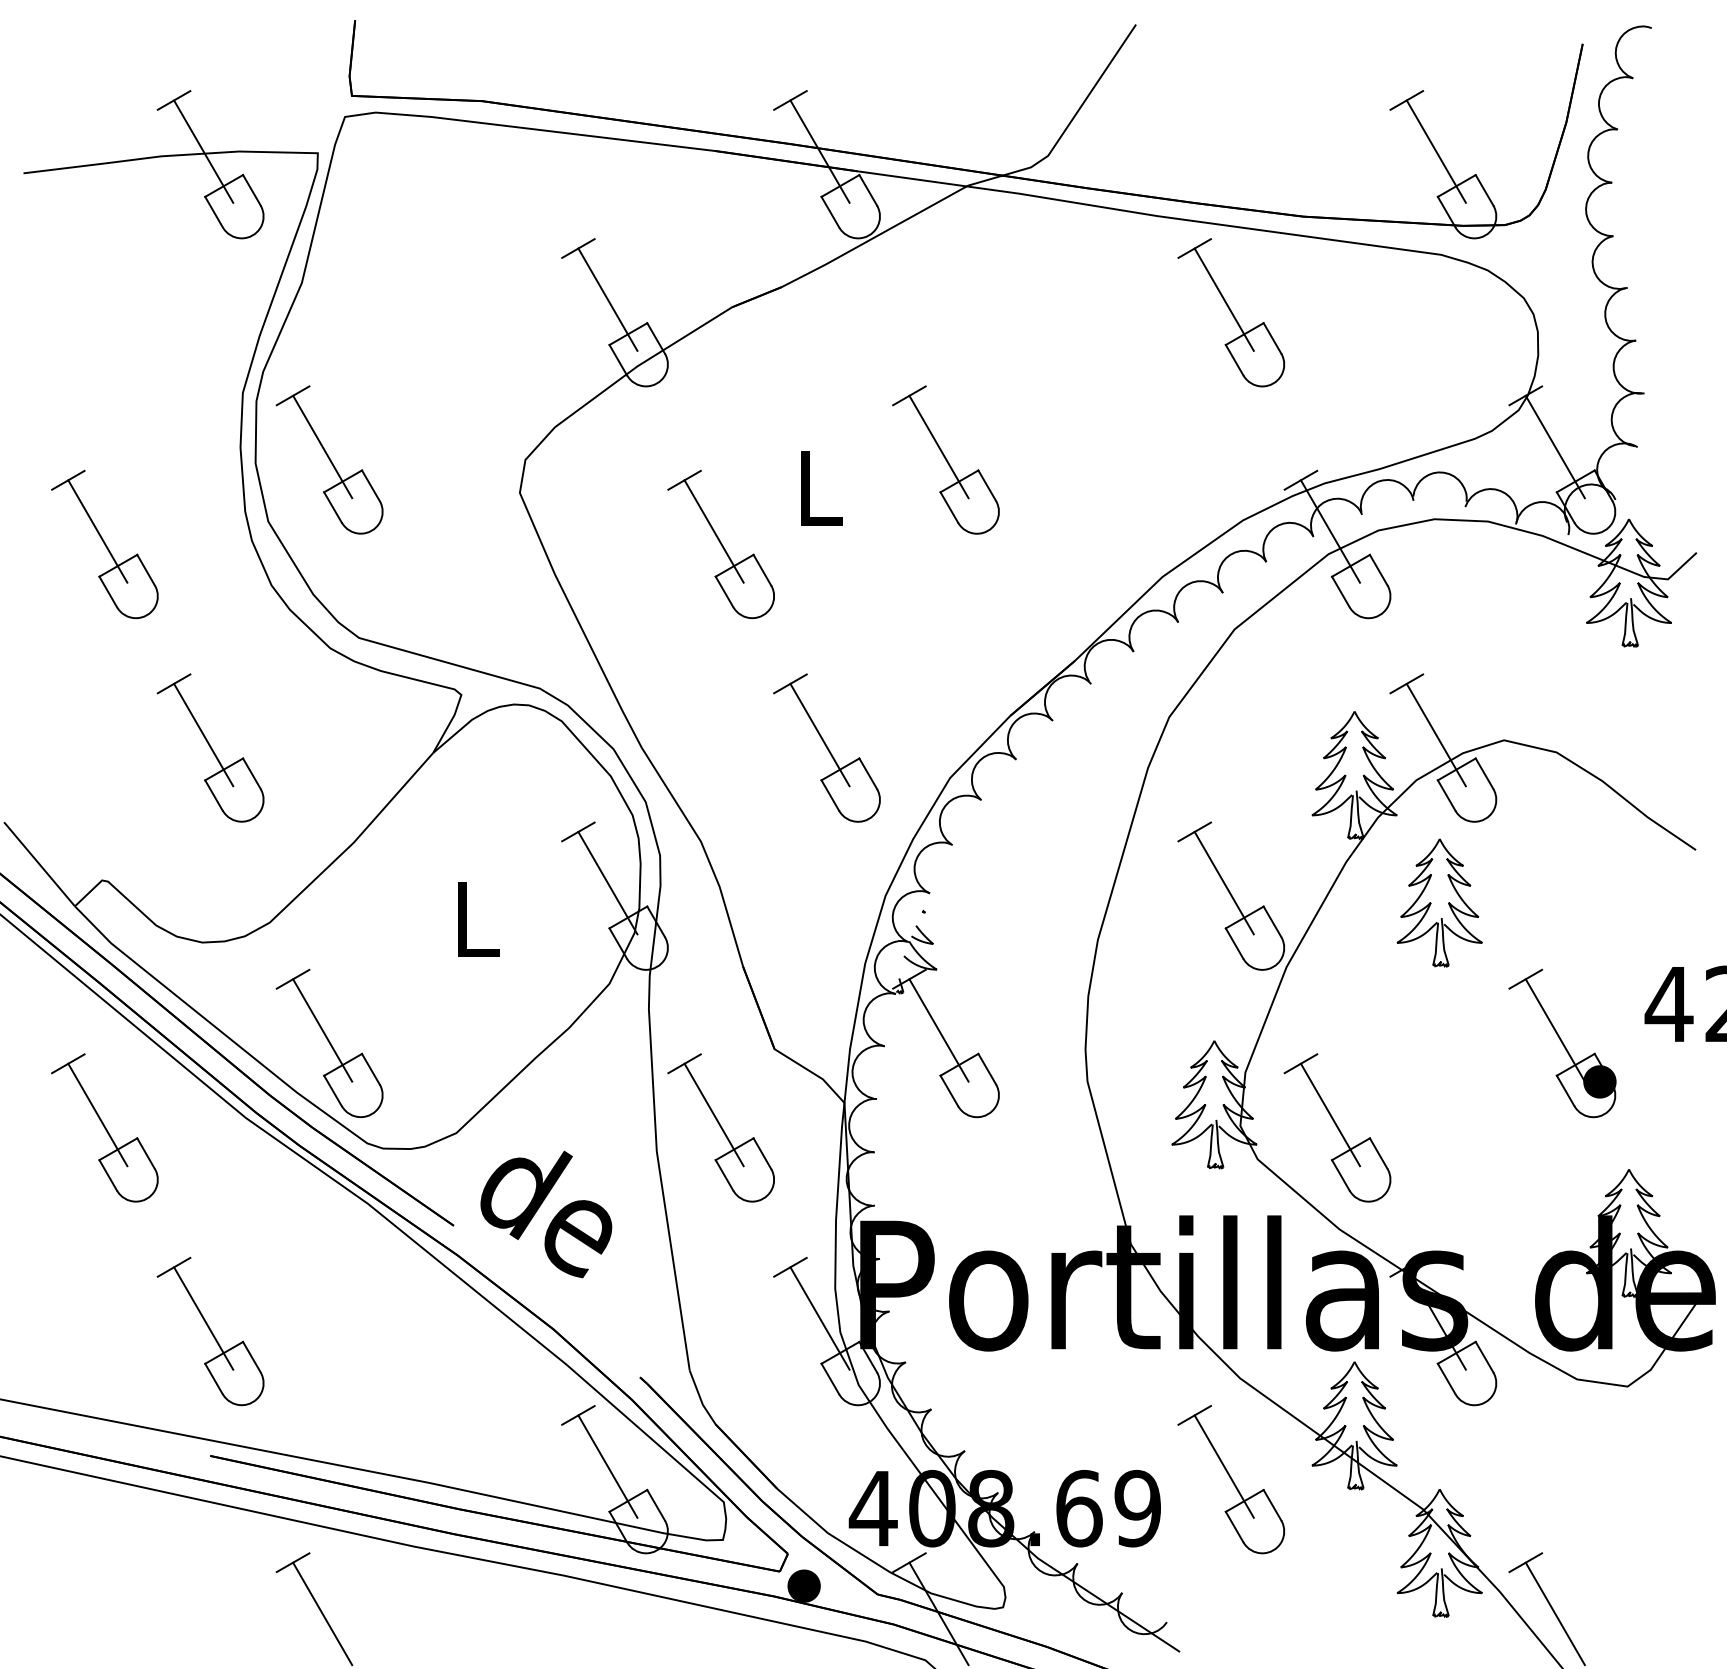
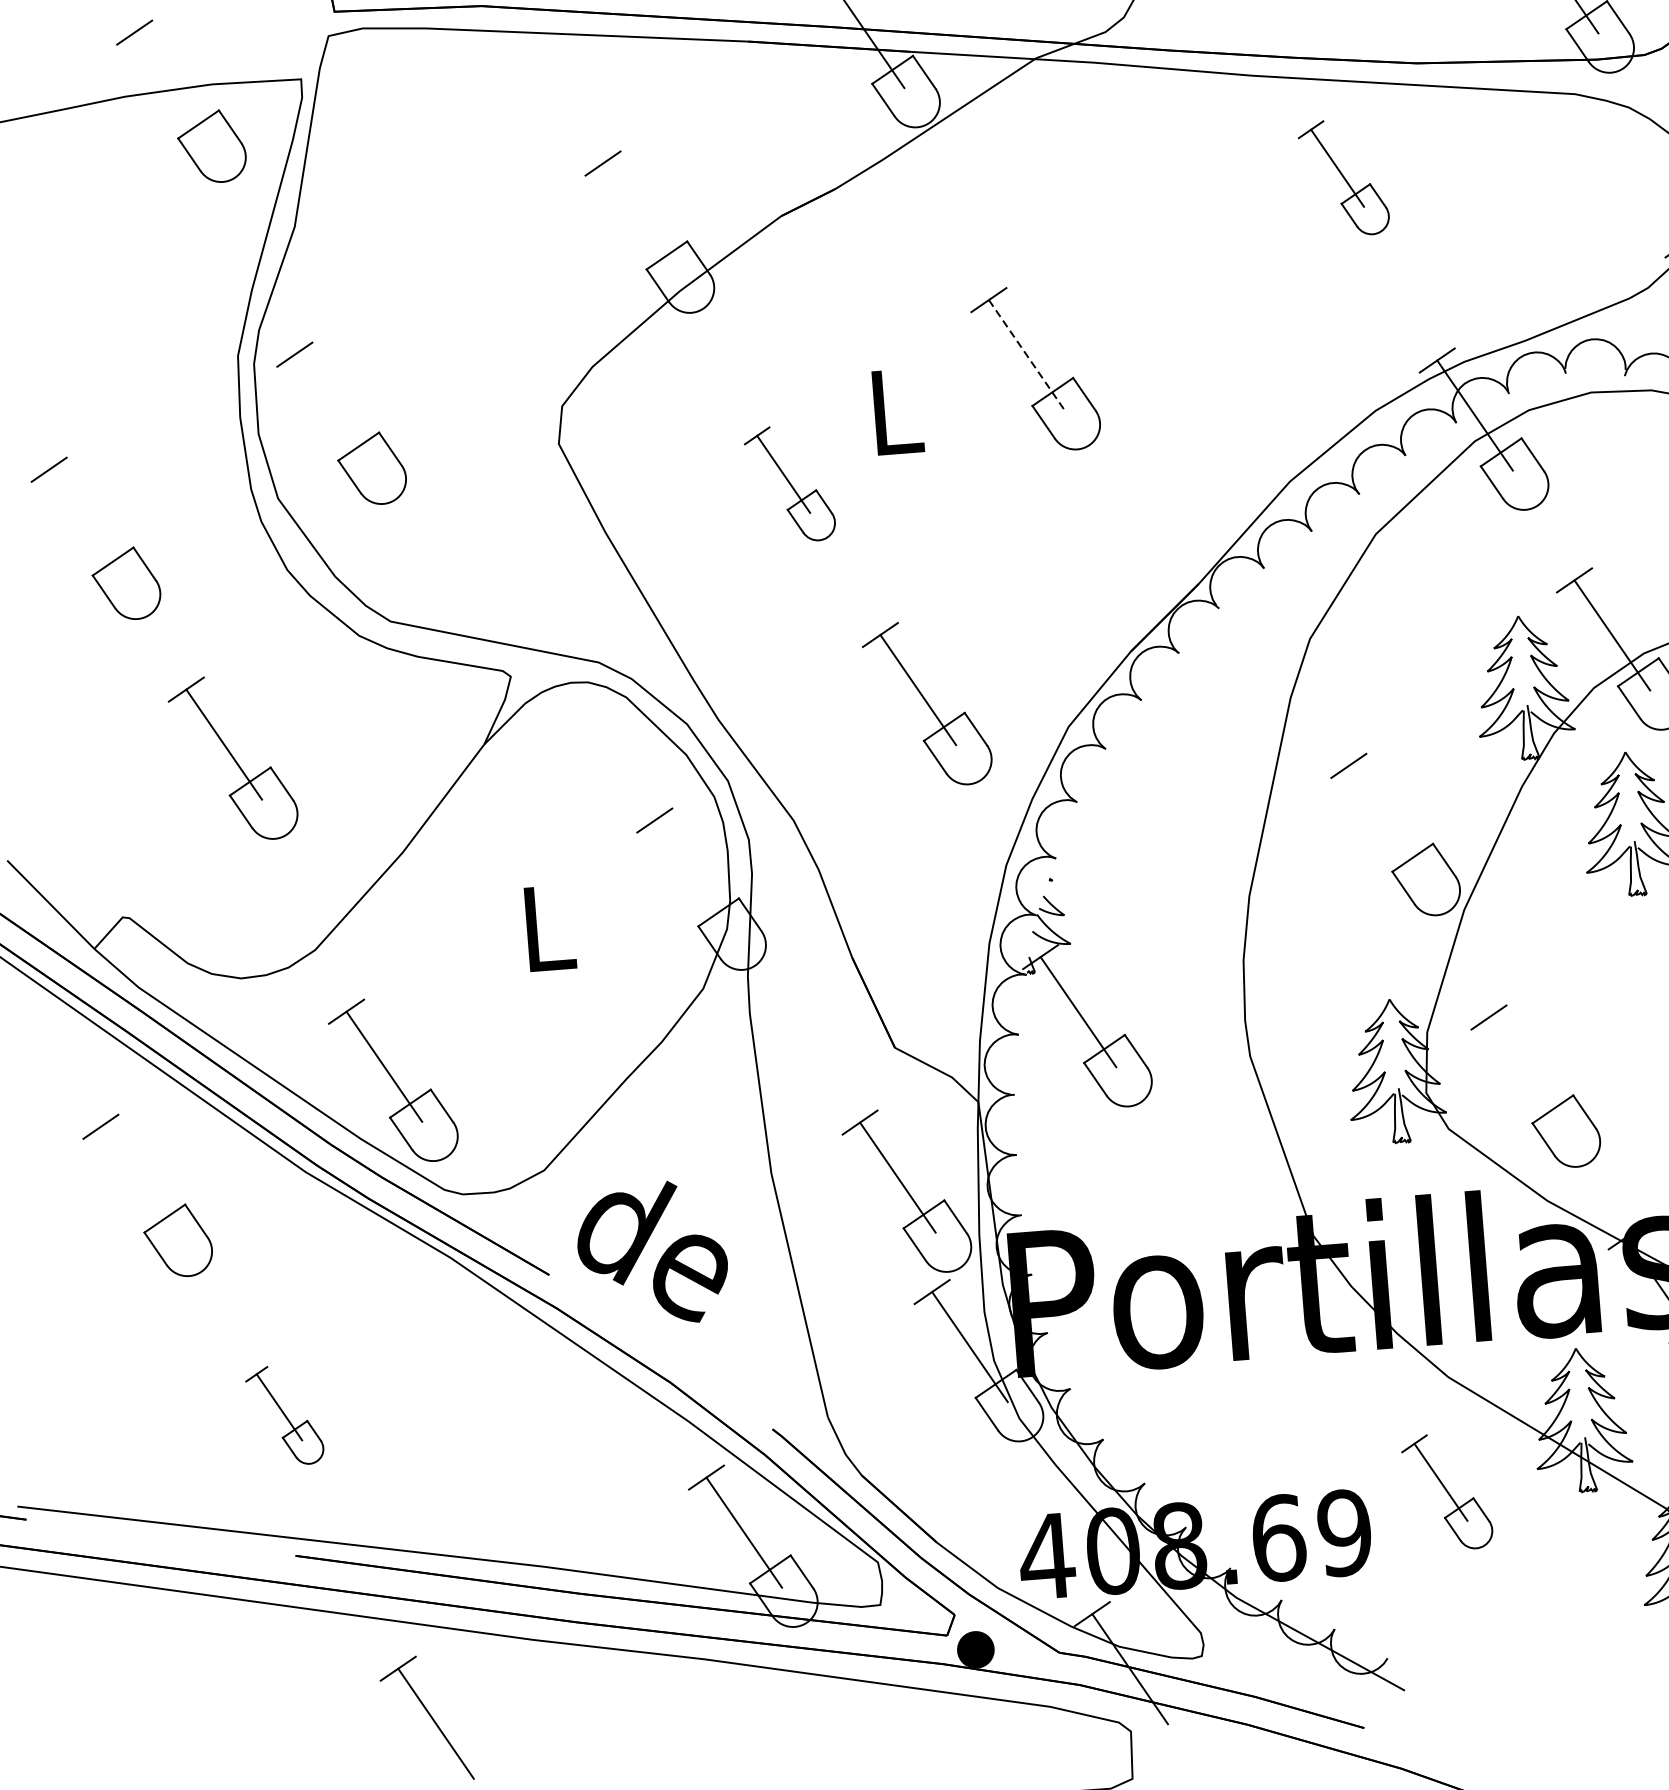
line: (203, 151) -> (172, 87), removed
line: (607, 299) -> (640, 218), removed
part: (1230, 312) -> (1343, 177), size x0.7
line: (322, 446) -> (332, 409), removed
line: (939, 447) -> (1027, 355), solid -> dashed
line: (97, 531) -> (86, 524), removed
part: (720, 544) -> (789, 484), size x0.7
line: (1223, 882) -> (1385, 820), removed
line: (607, 883) -> (692, 876), removed
line: (97, 1114) -> (138, 1181), removed
line: (1330, 1114) -> (1526, 1072), removed
part: (720, 1127) -> (906, 1191), moved
part: (210, 1331) -> (284, 1415), size x0.6
part: (1230, 1479) -> (1446, 1491), size x0.7

